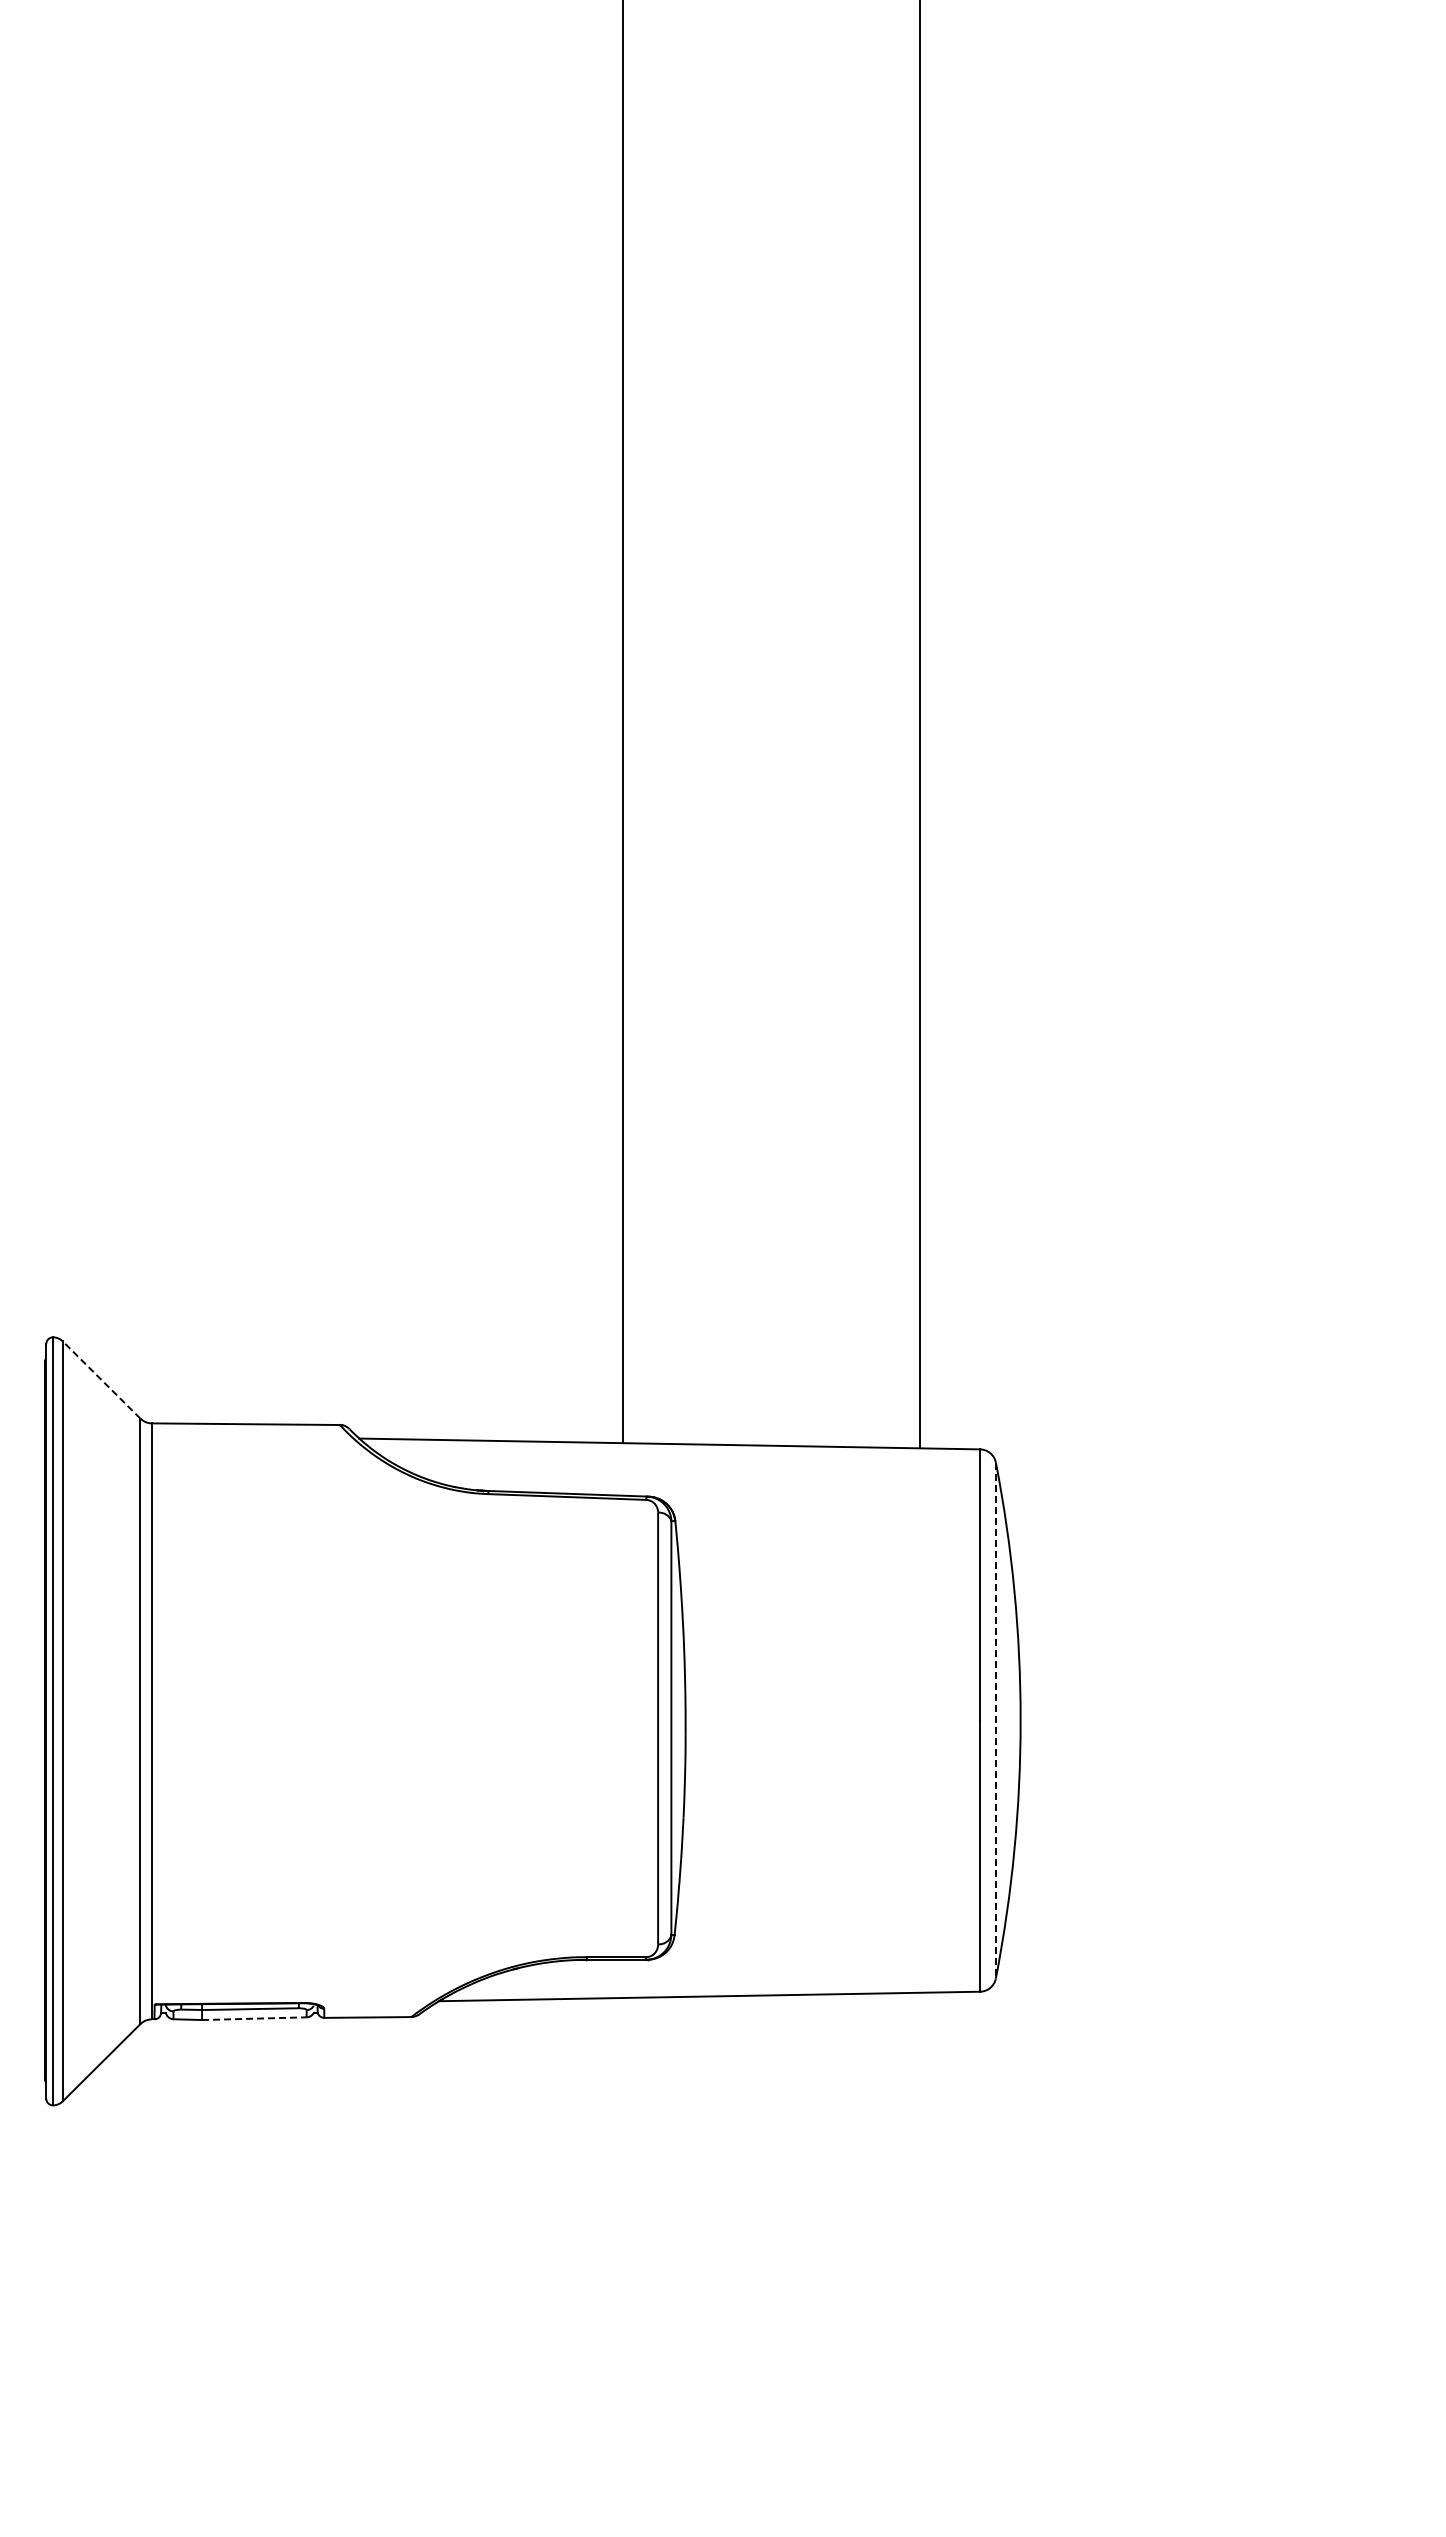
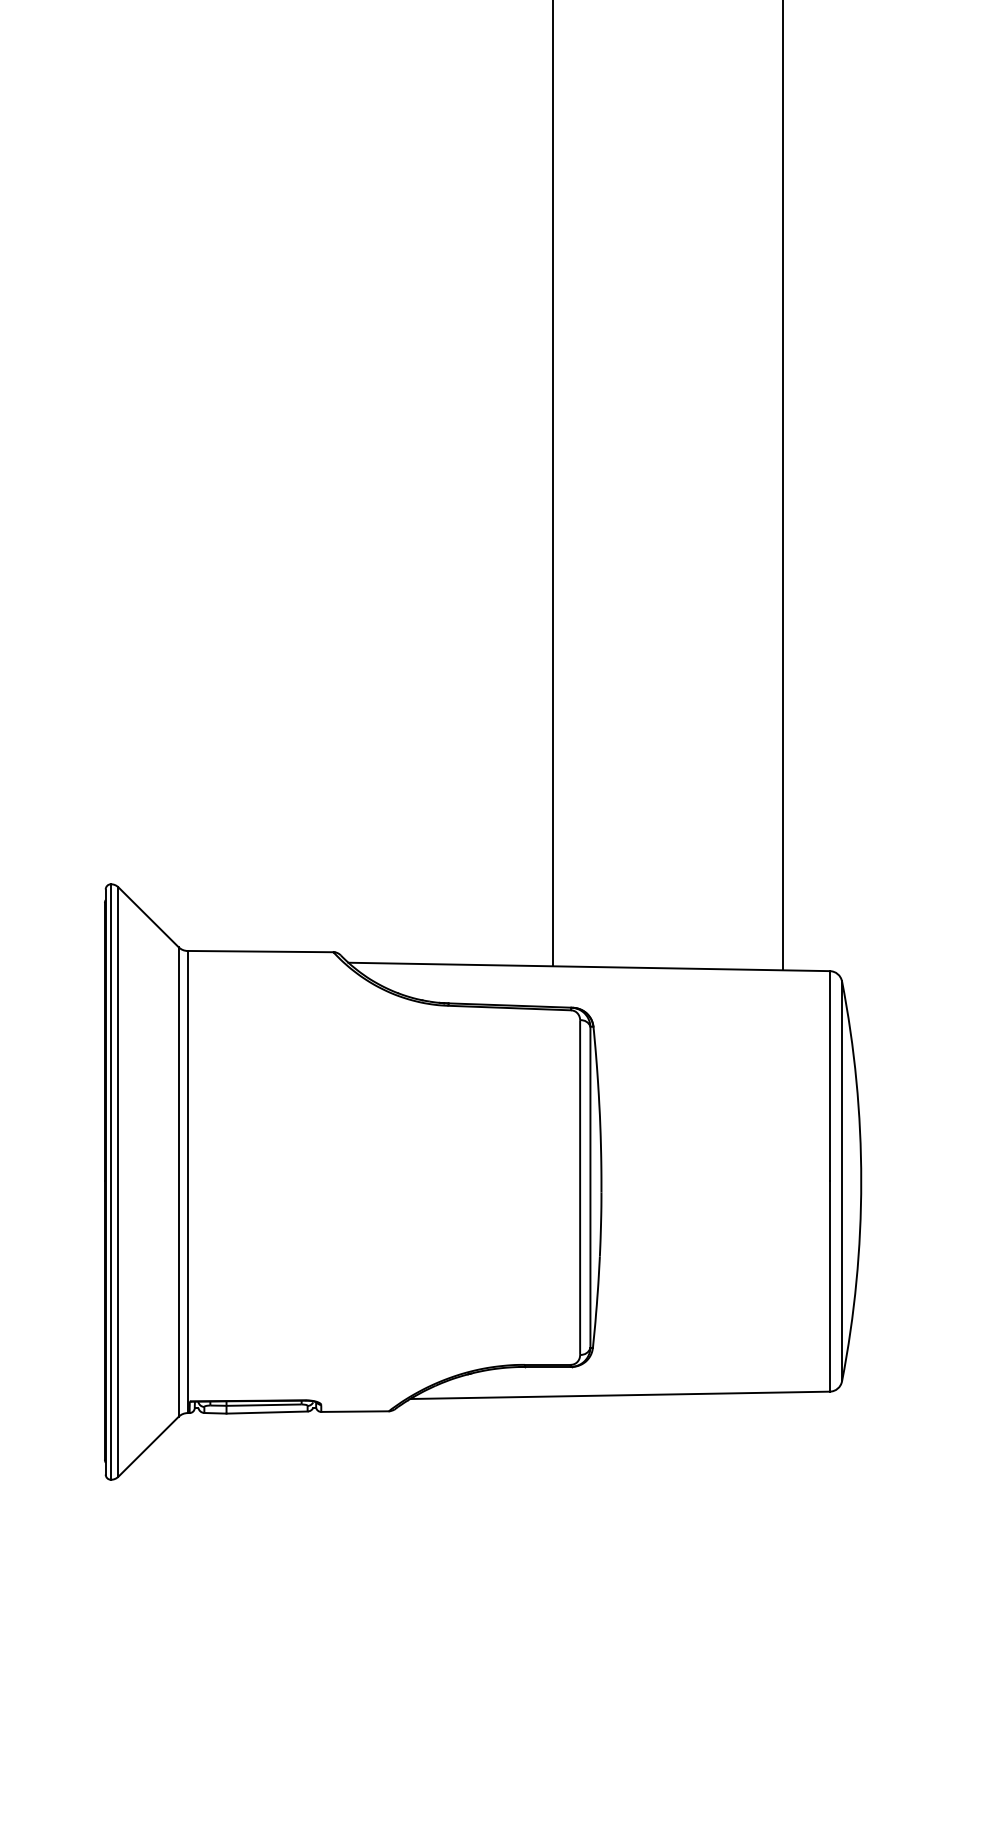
line: (101, 1379) -> (148, 916), dashed -> solid
line: (995, 1721) -> (841, 1182), dashed -> solid
line: (254, 2018) -> (267, 1412), dashed -> solid

